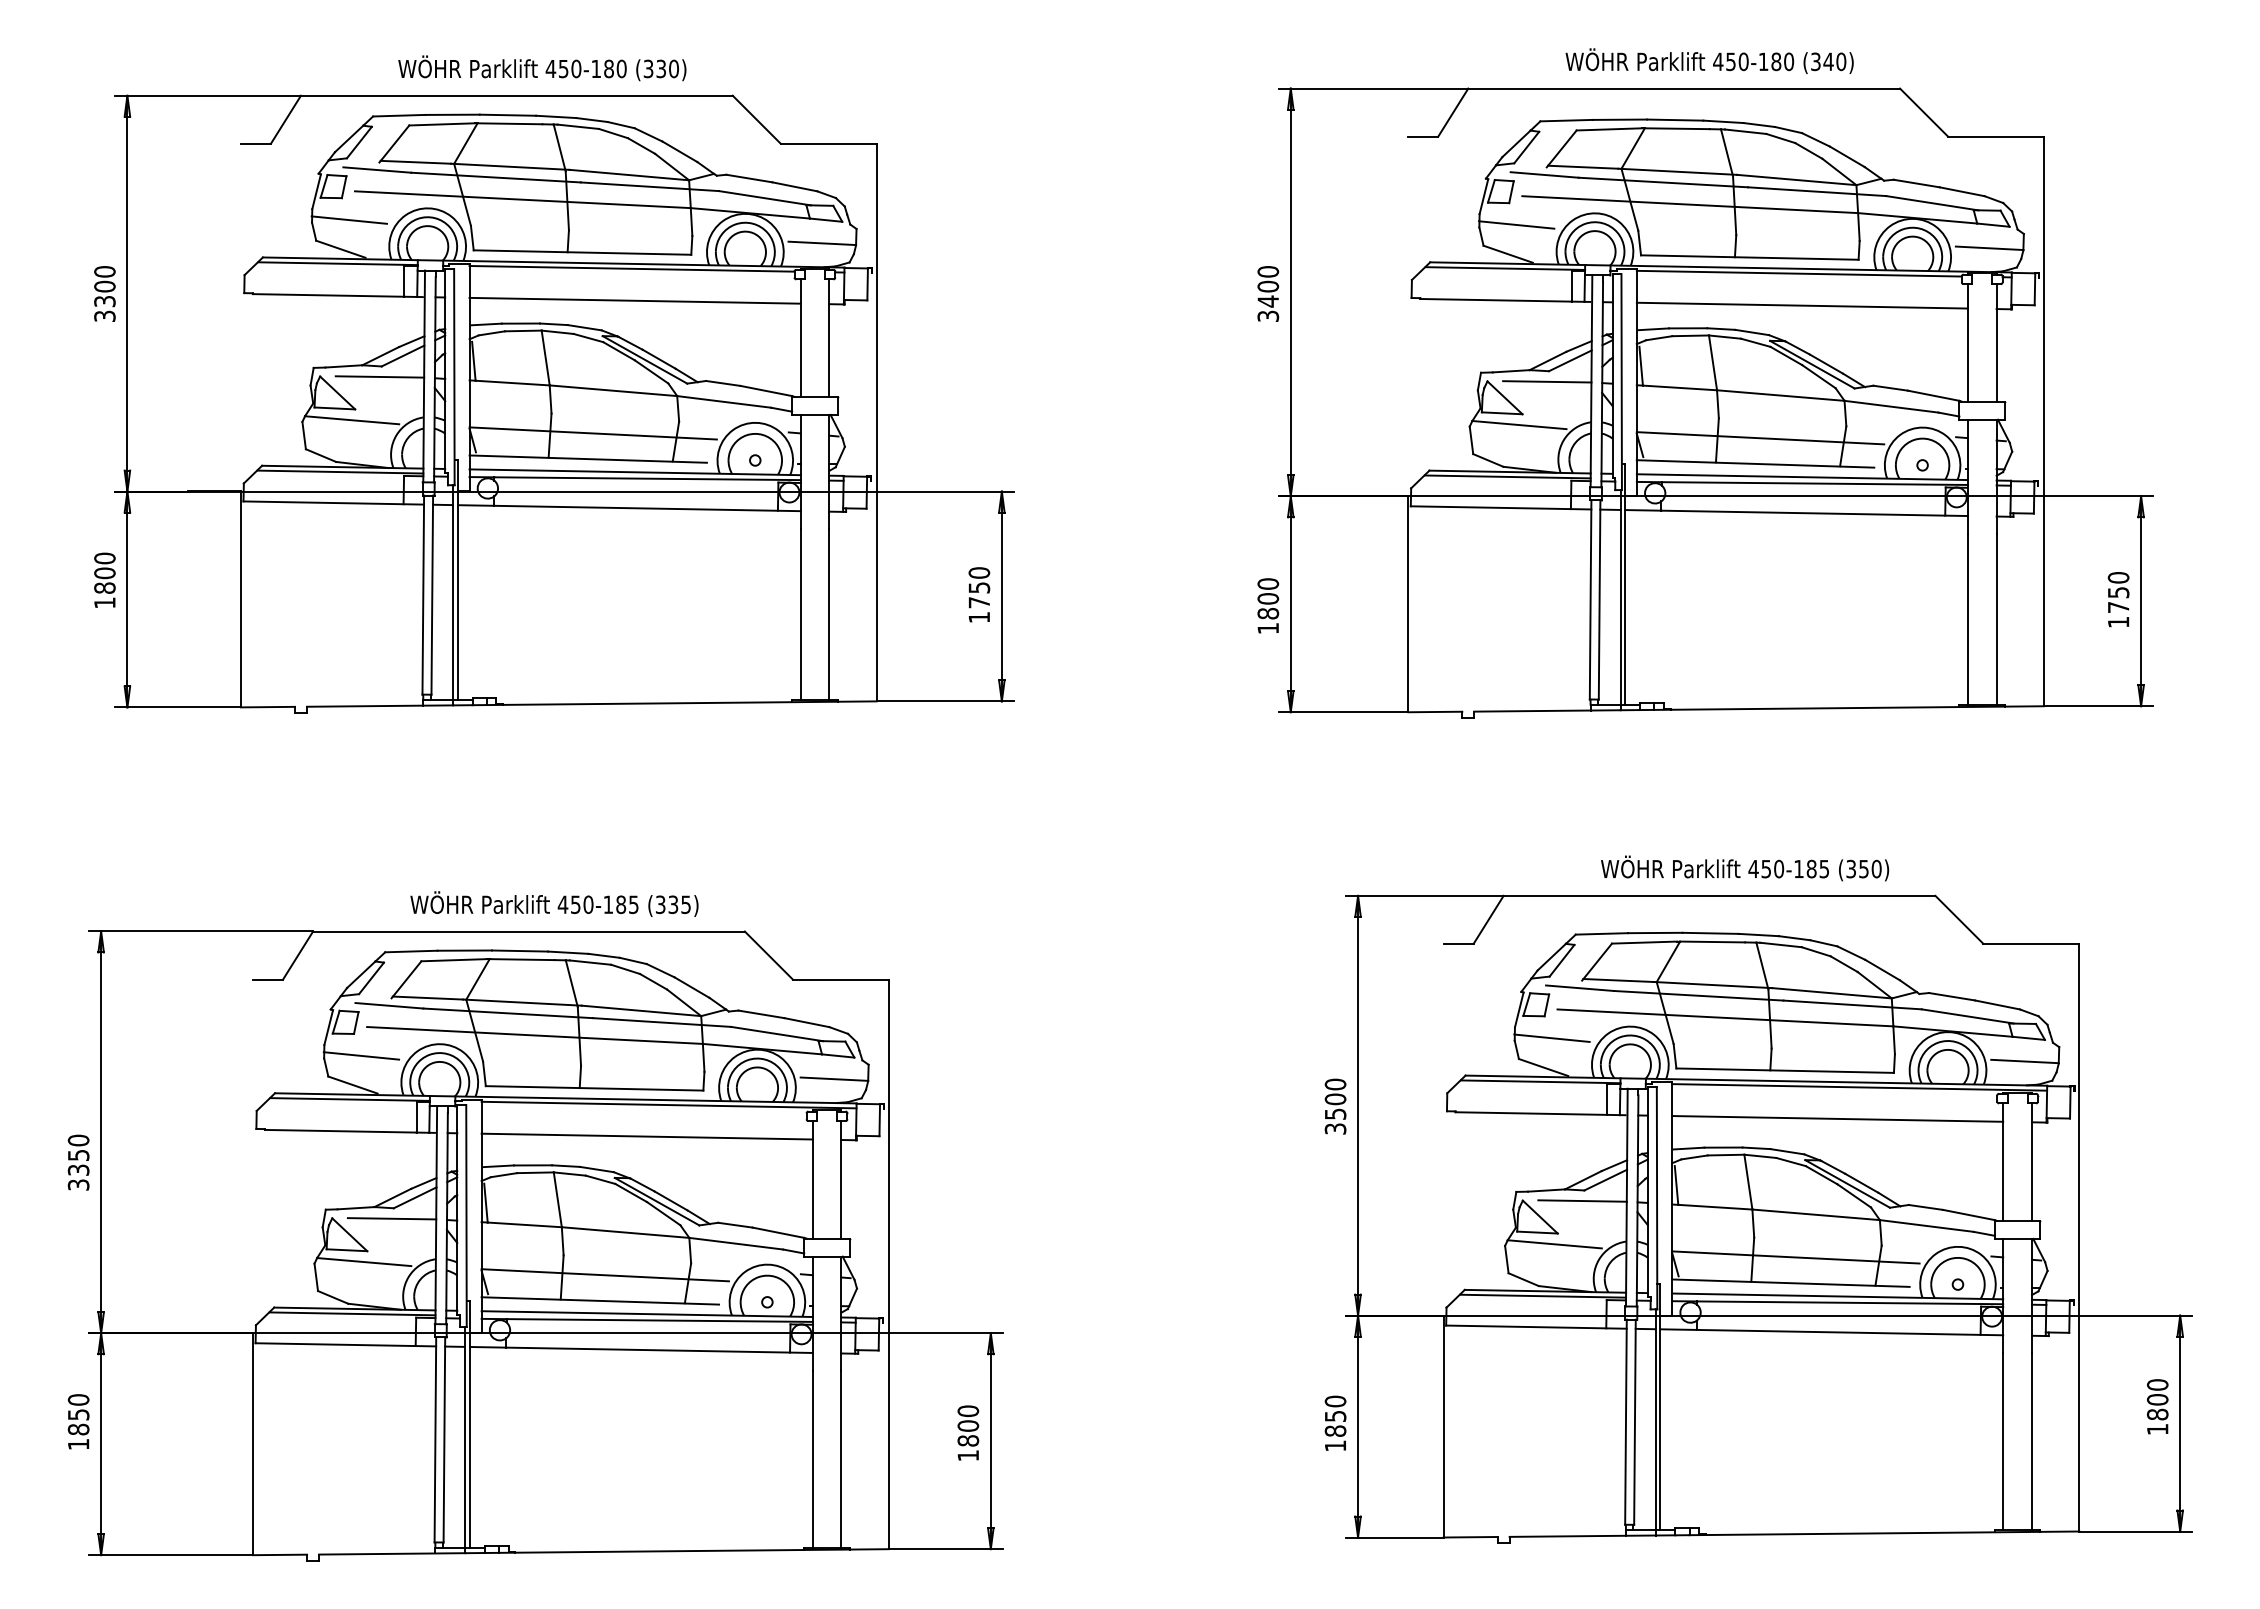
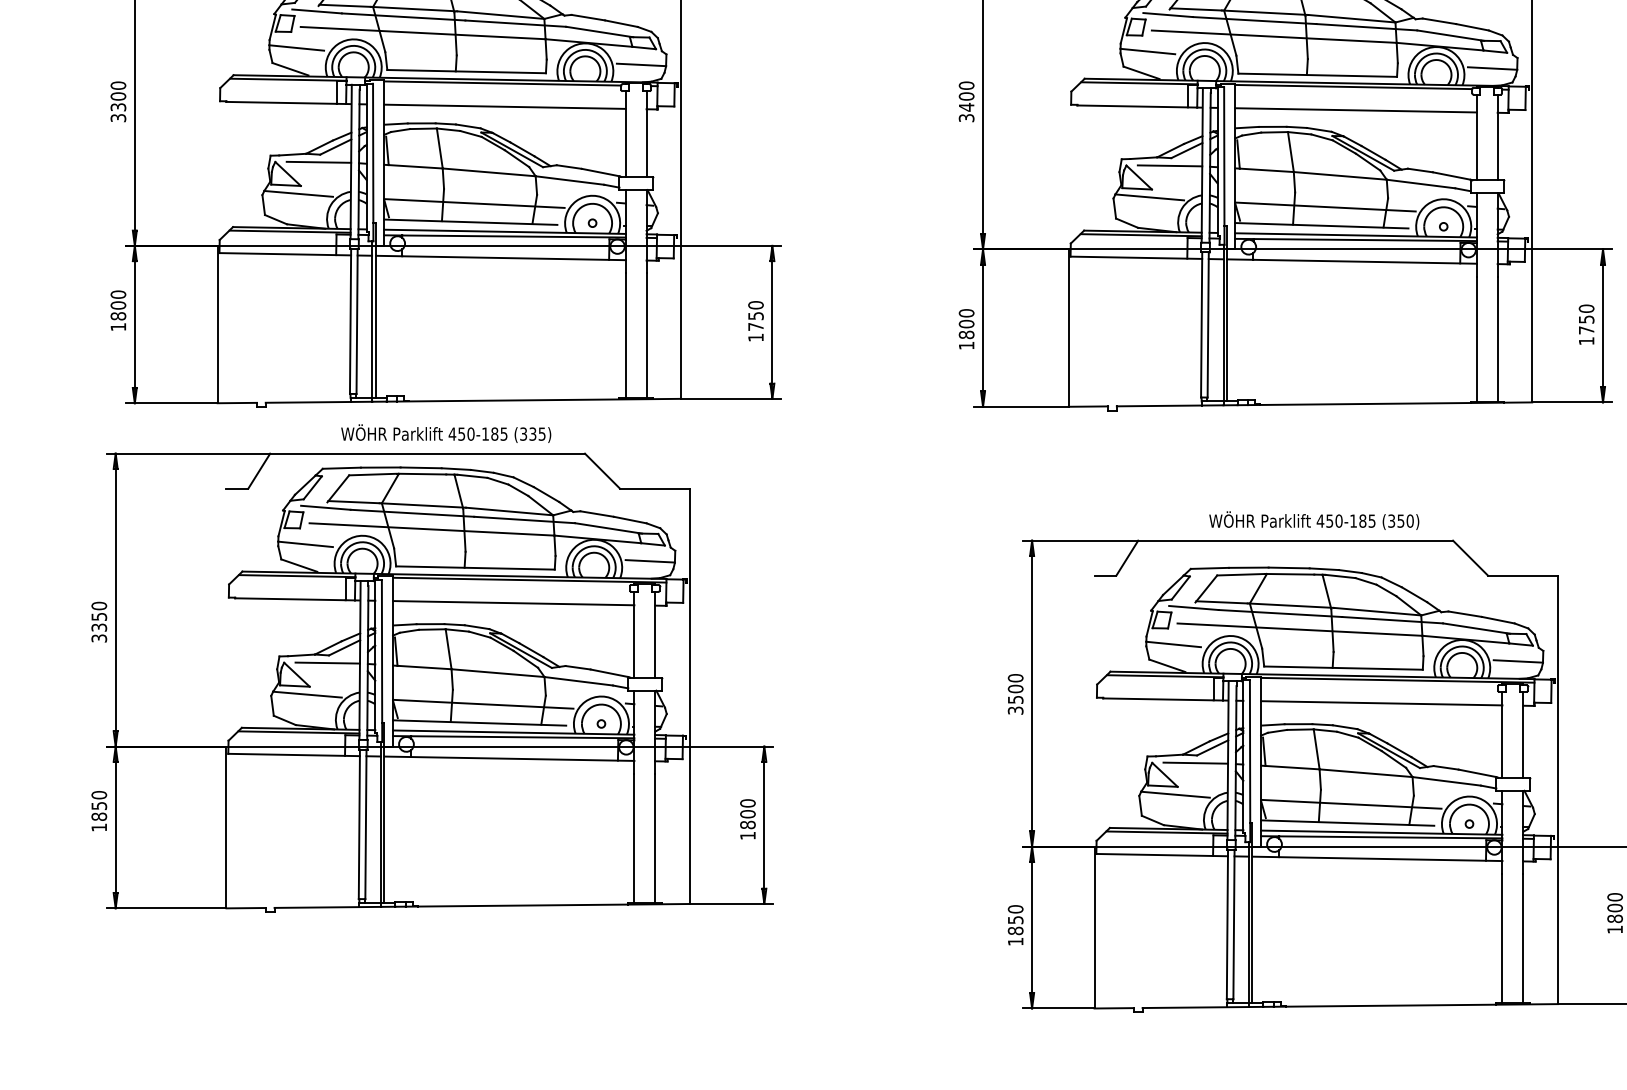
part: (535, 1226) -> (432, 668), moved

